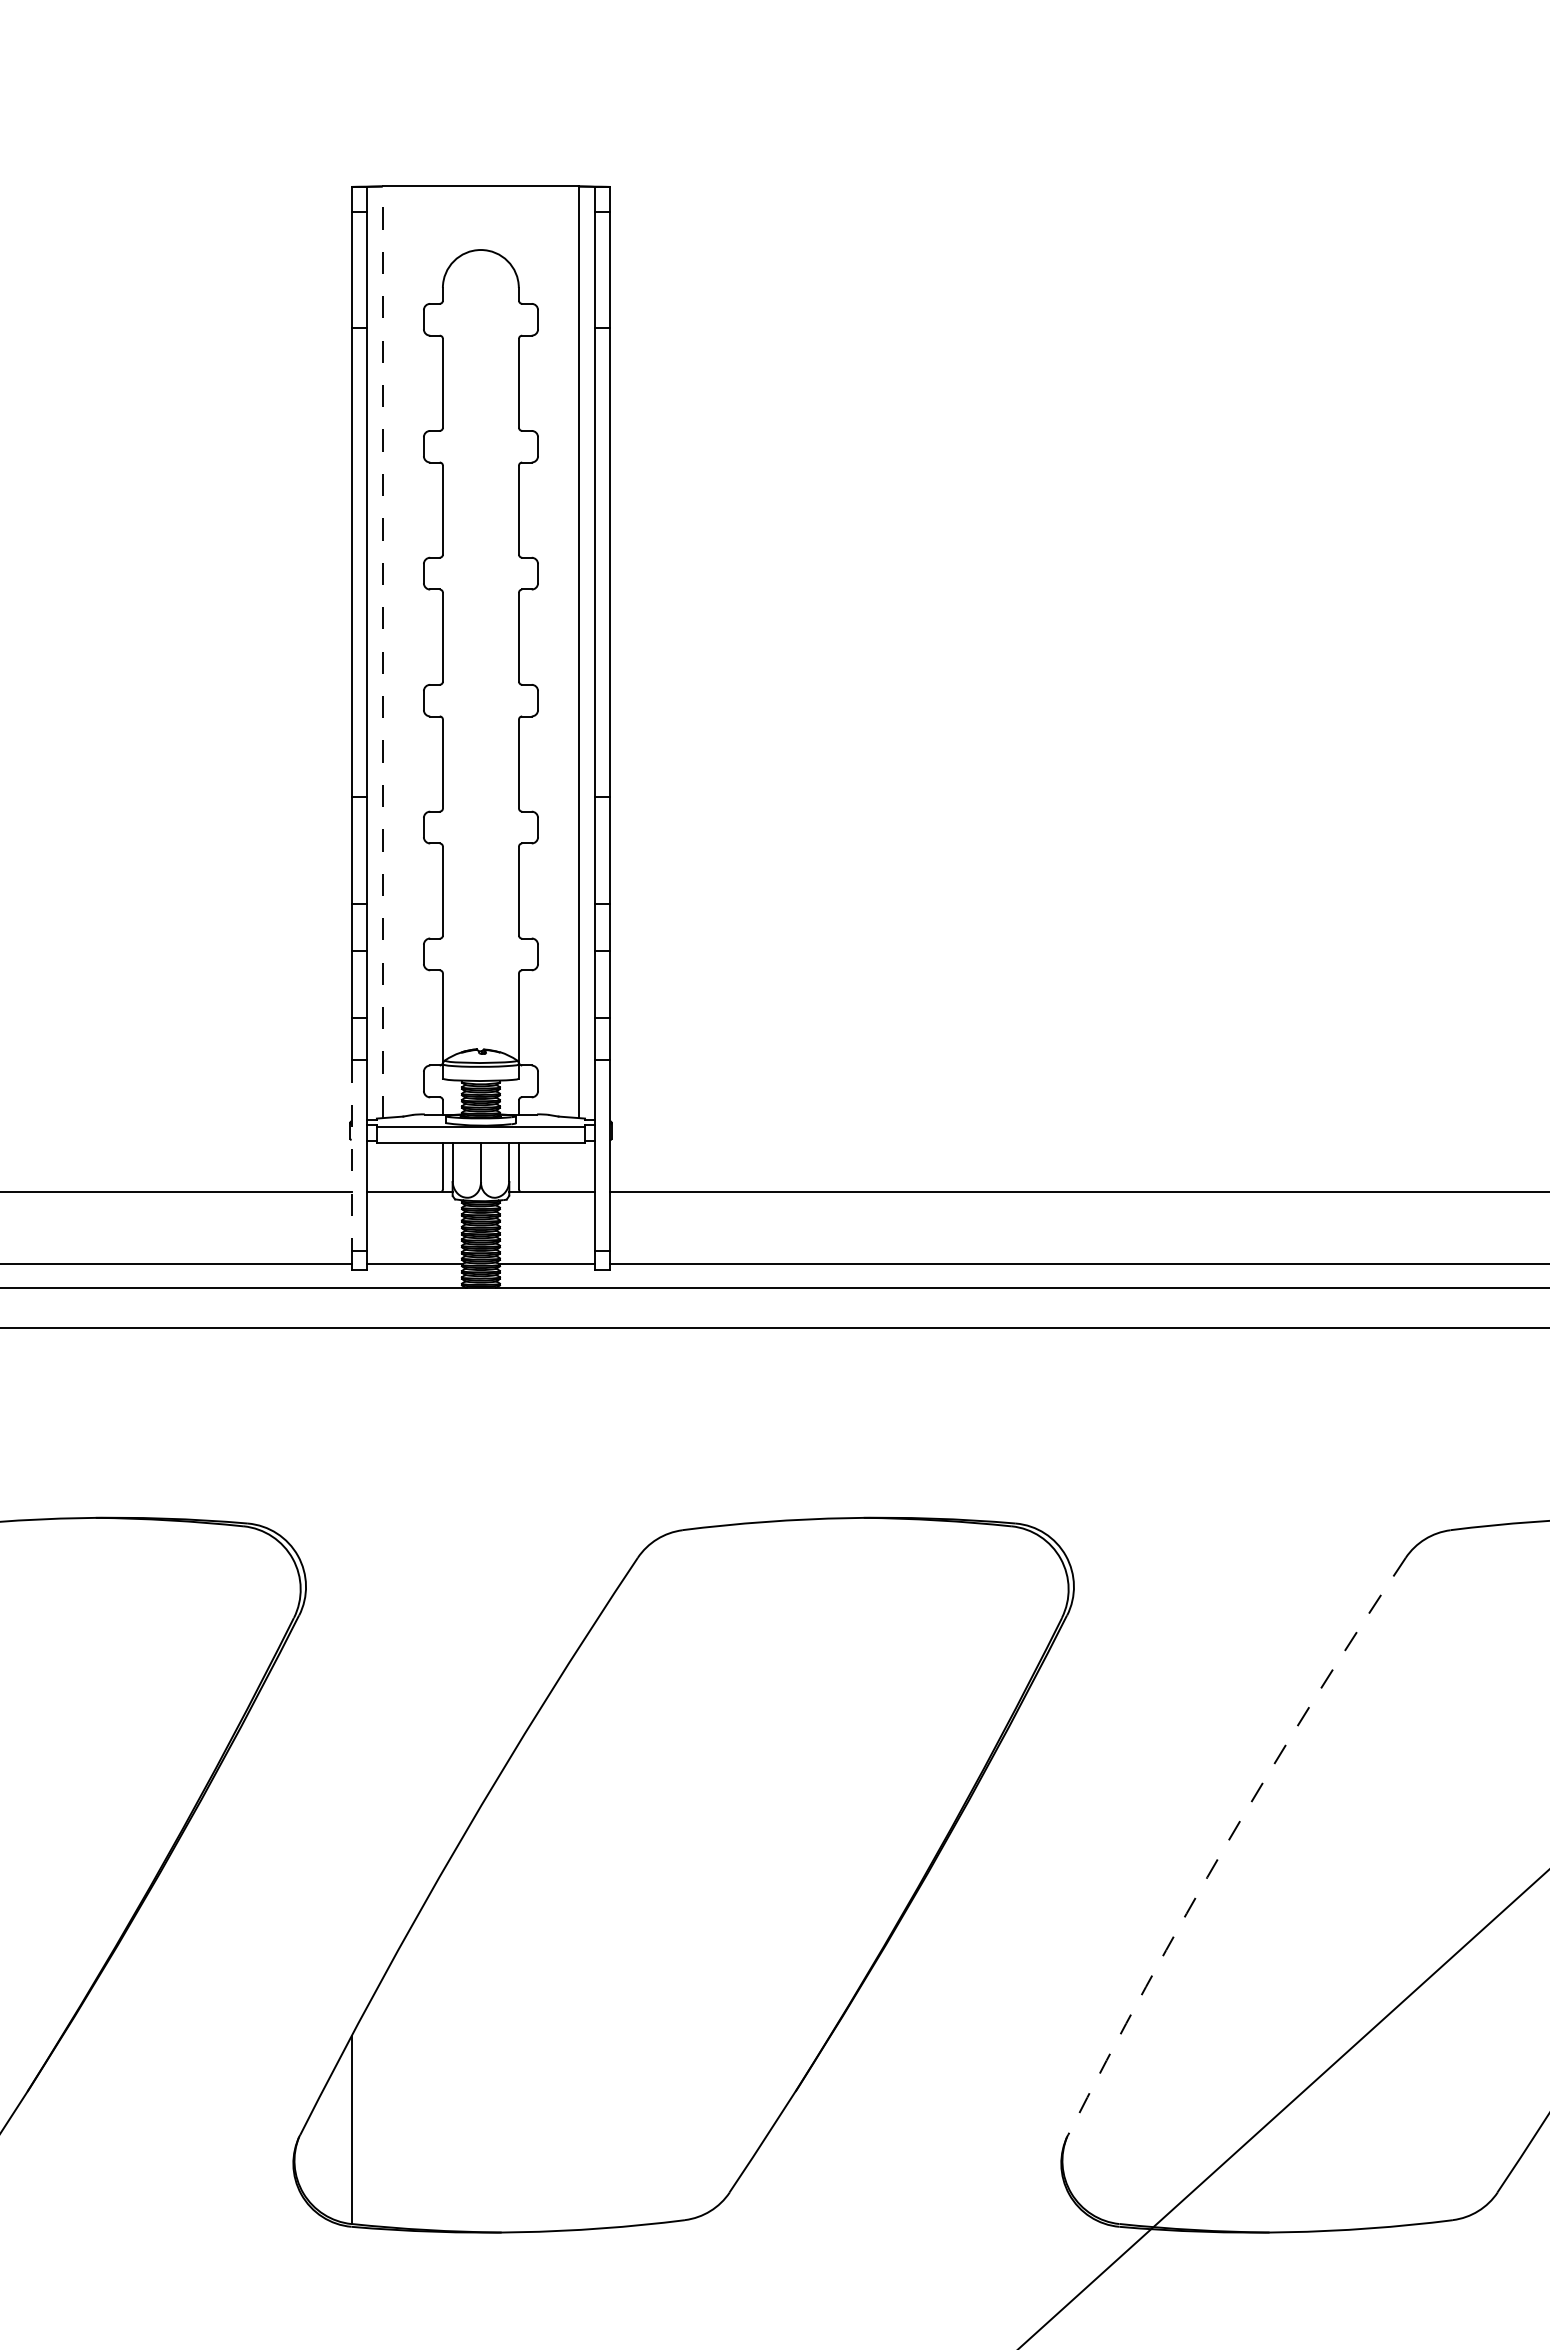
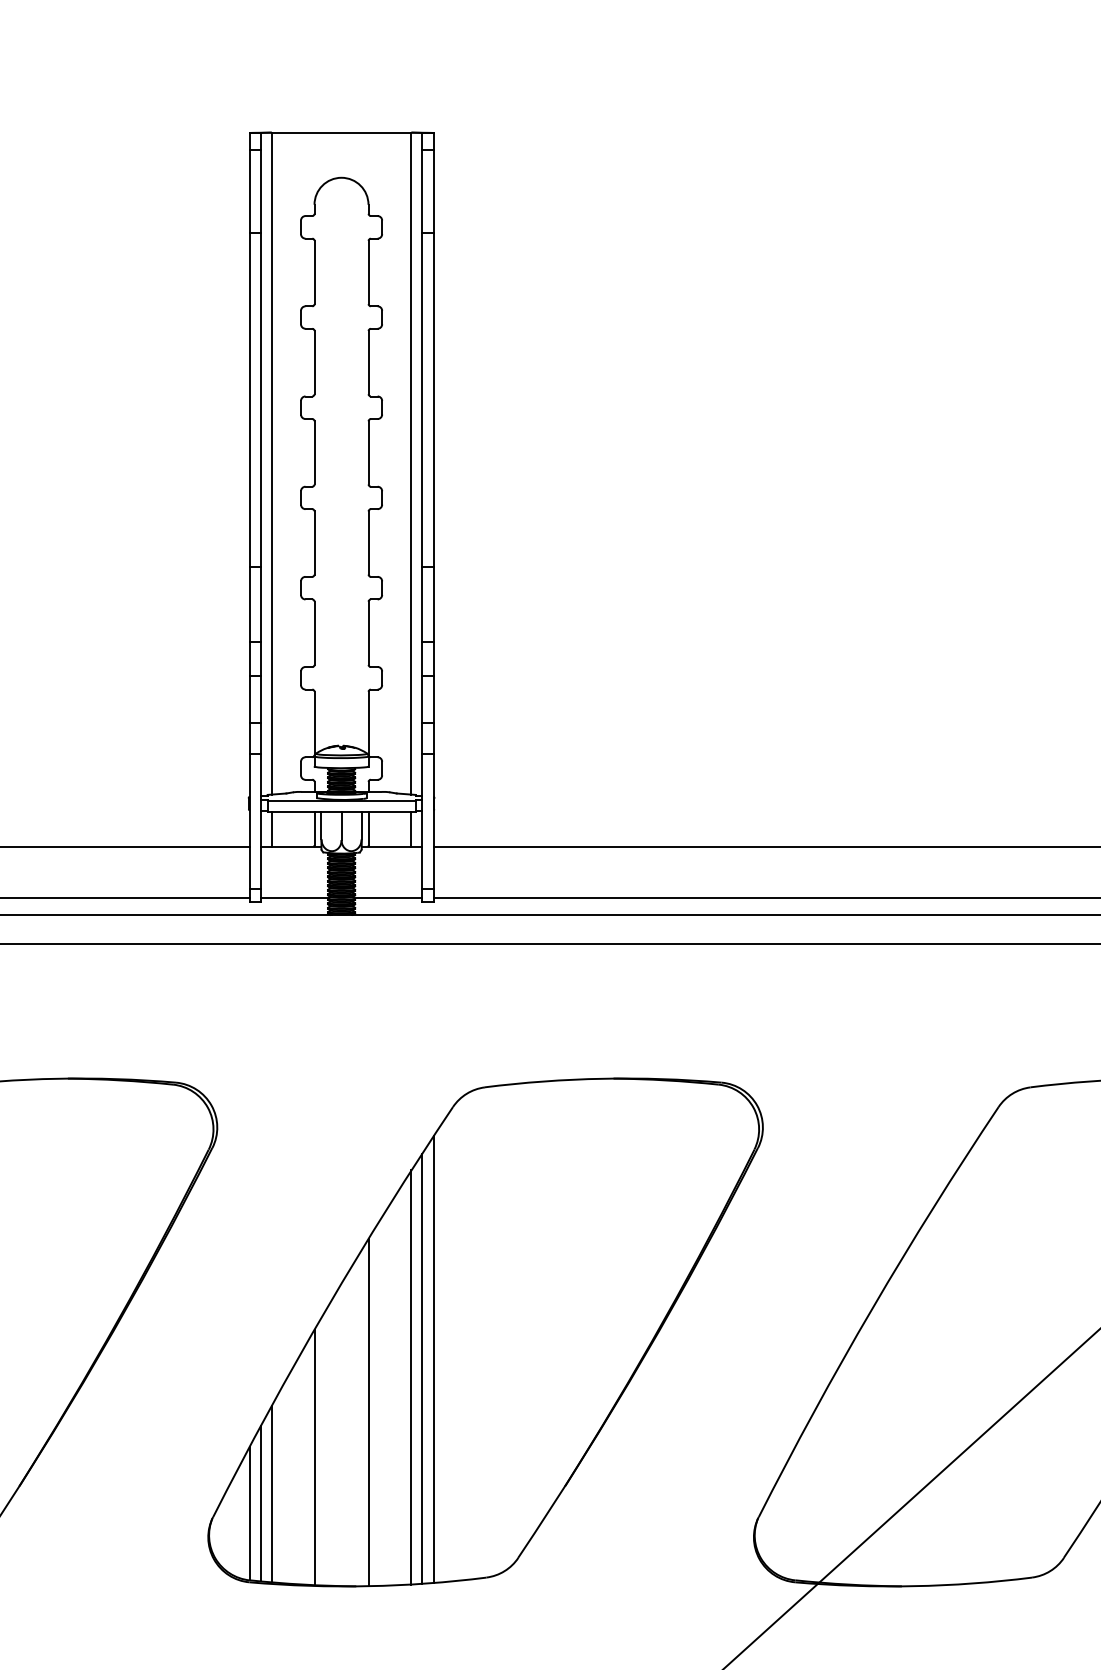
line: (382, 652) -> (271, 463), dashed -> solid
line: (351, 1156) -> (249, 821), dashed -> solid
line: (382, 1167) -> (271, 829), added
line: (579, 1167) -> (411, 829), added
arc: (1228, 1841) -> (872, 1308), dashed -> solid
line: (610, 1913) -> (433, 1359), added
line: (594, 1925) -> (422, 1368), added
line: (579, 1938) -> (411, 1377), added
line: (519, 1987) -> (368, 1412), added
line: (442, 2050) -> (314, 1457), added
line: (382, 2102) -> (271, 1493), added
line: (367, 2115) -> (260, 1503), added

